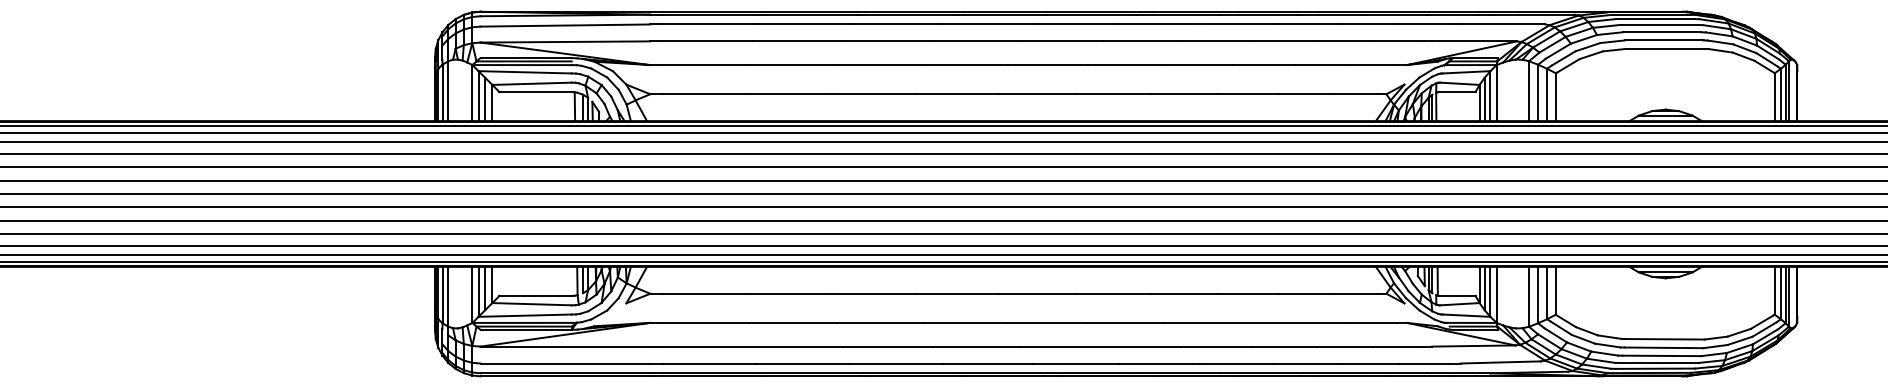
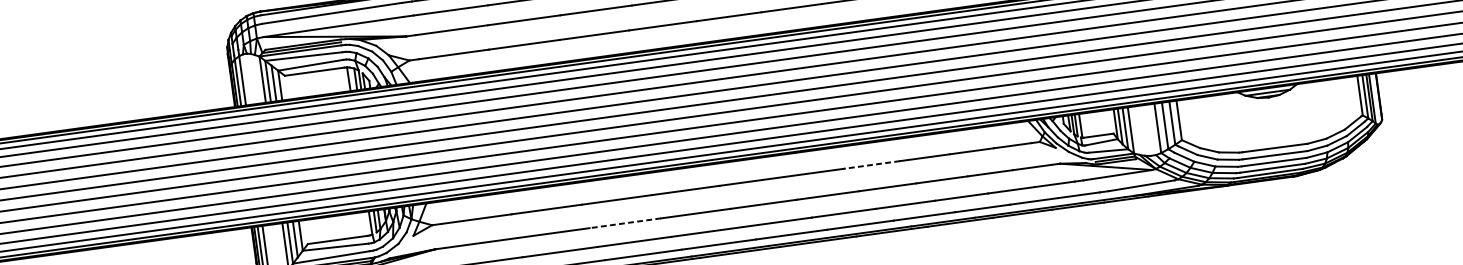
line: (1183, 293) -> (872, 164), solid -> dashed
line: (879, 322) -> (624, 223), solid -> dashed

